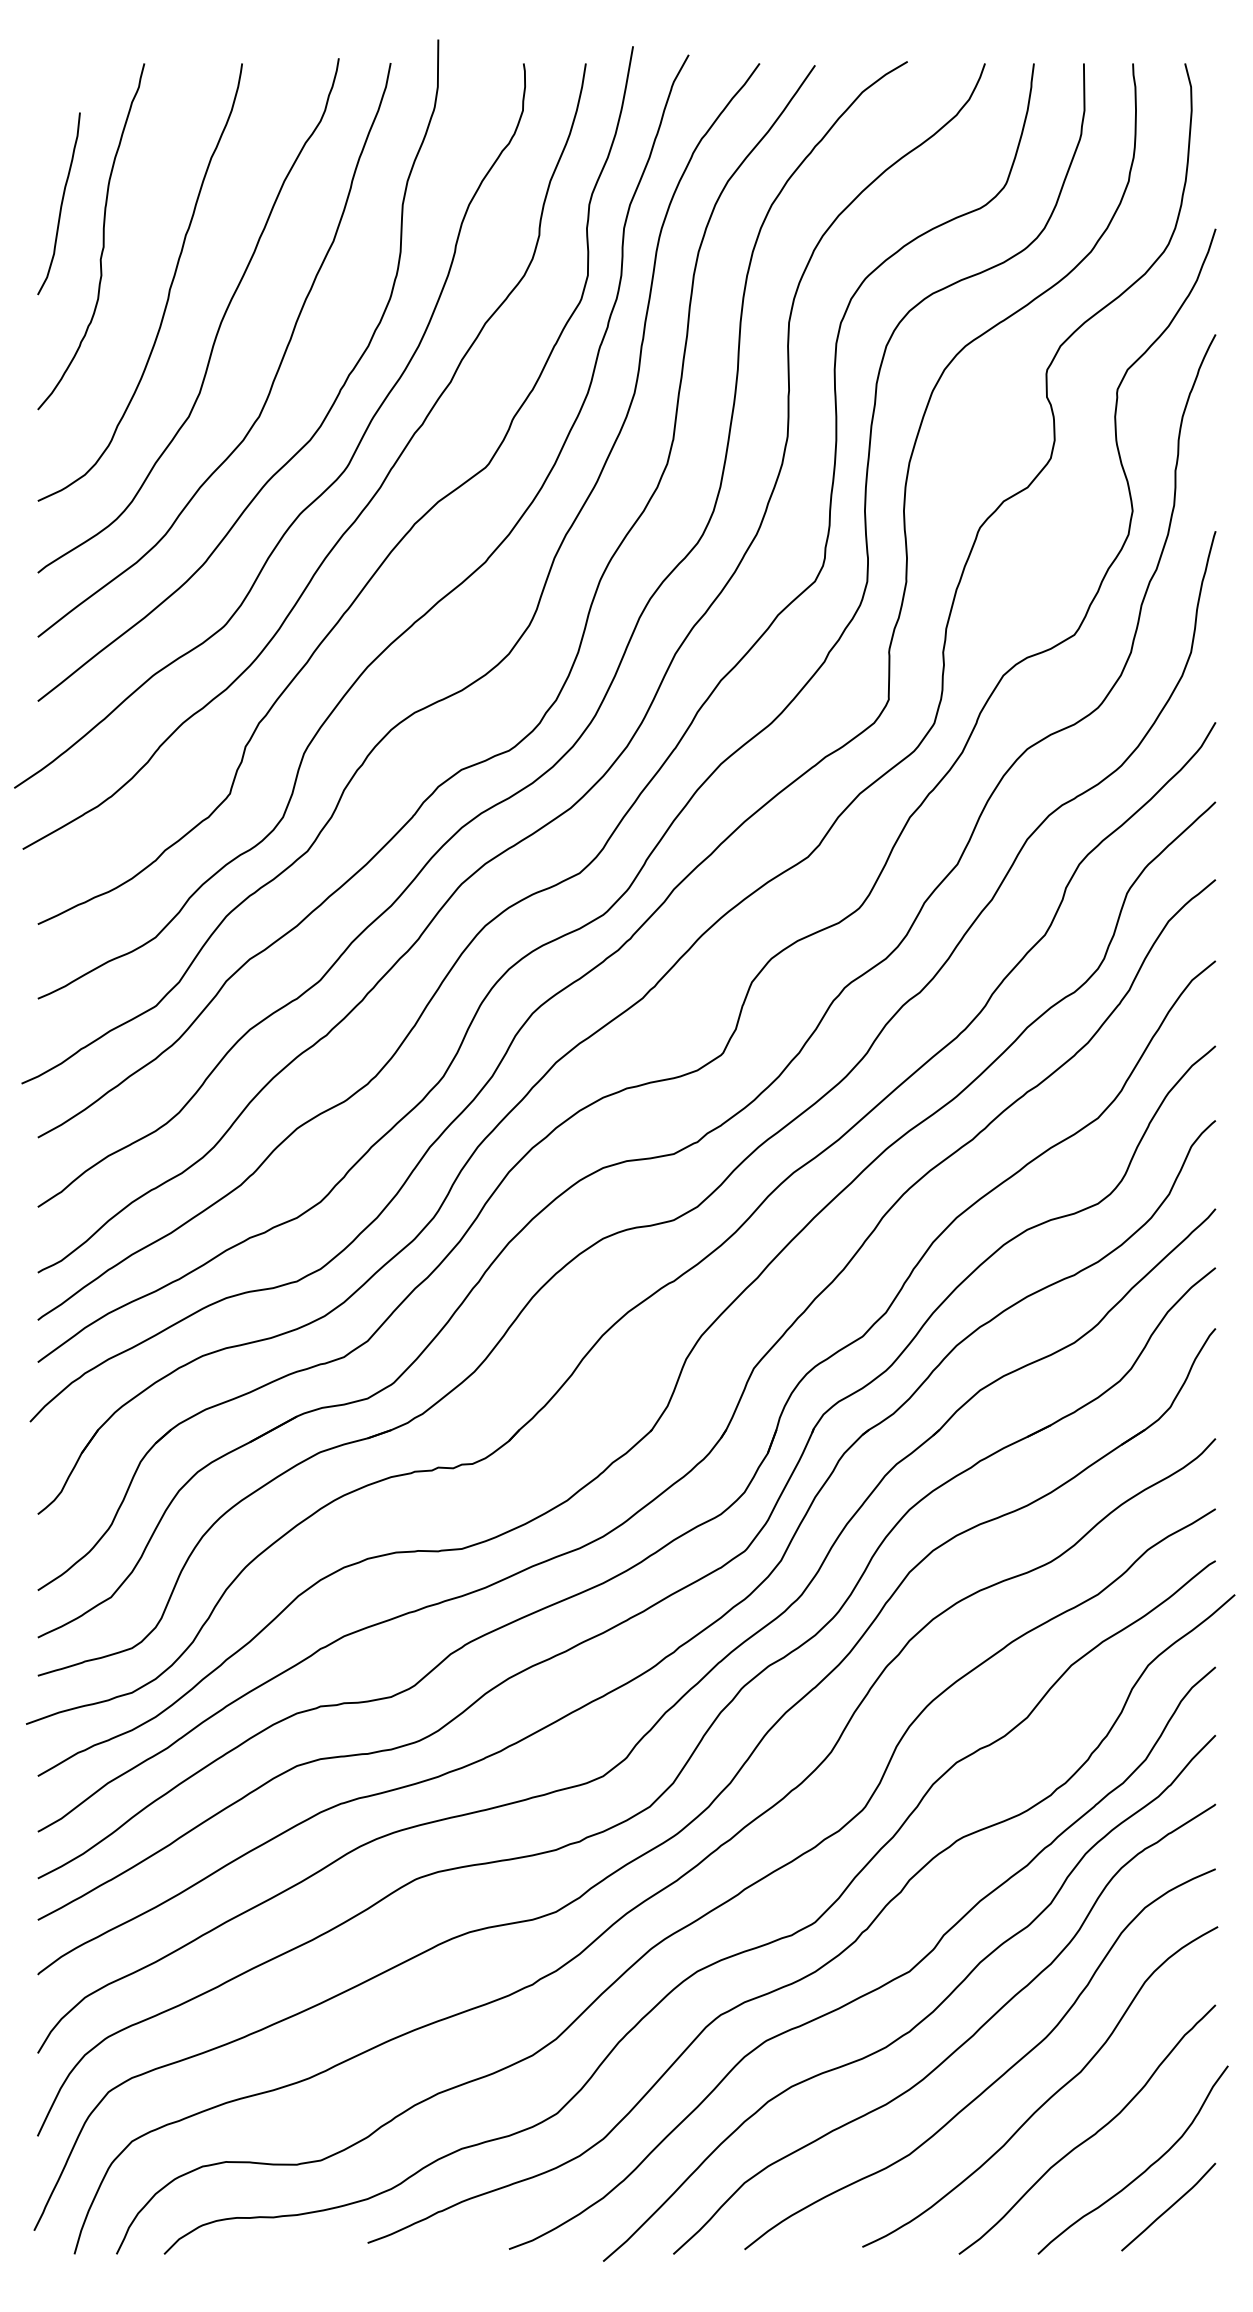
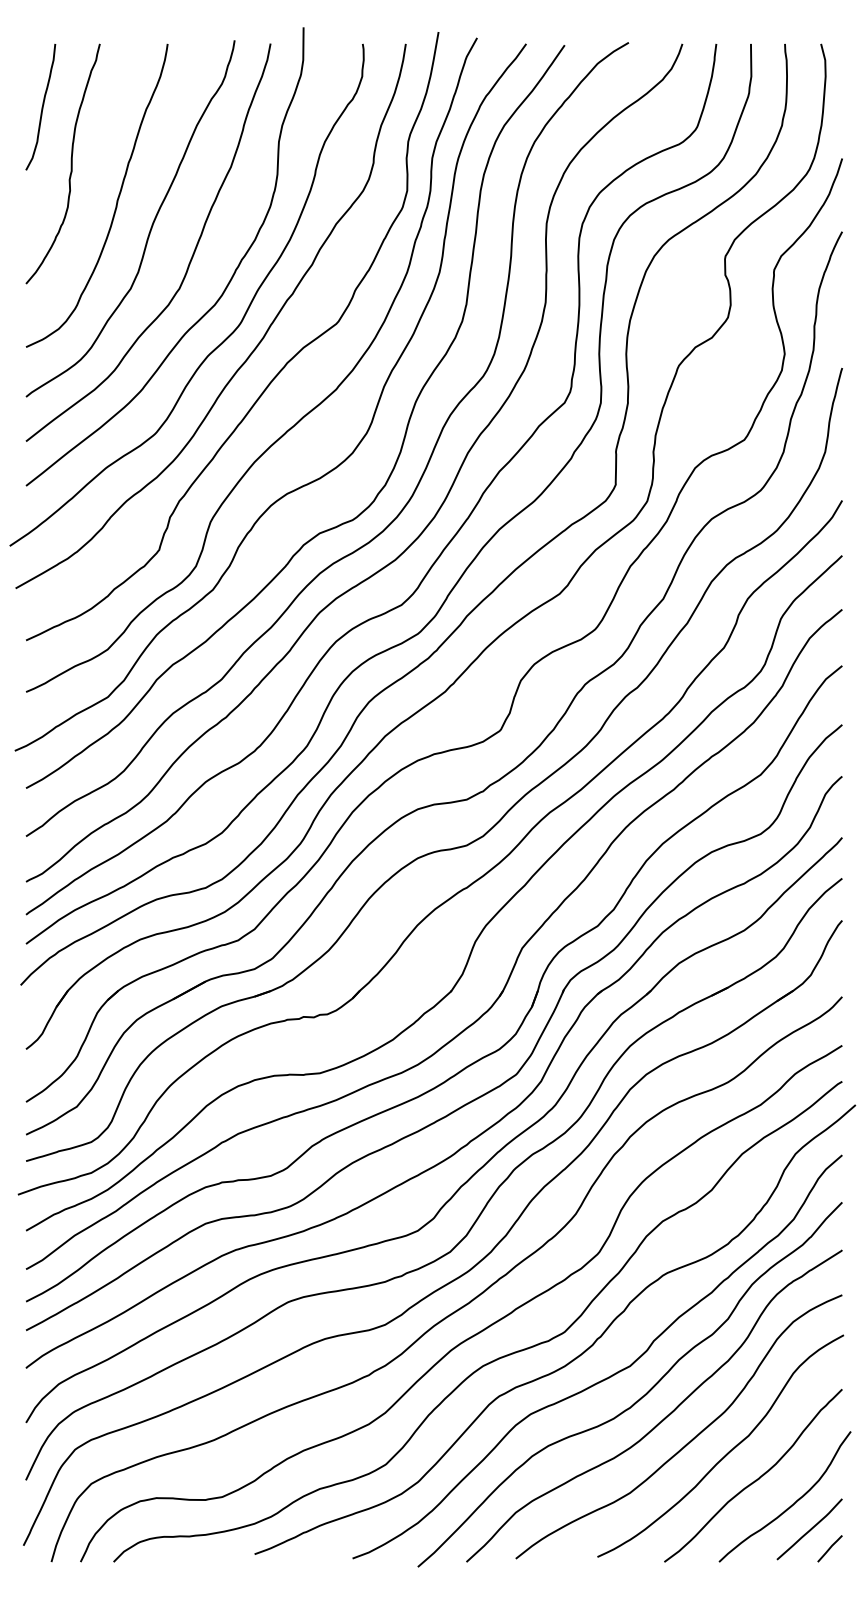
curve: (60, 204) -> (41, 107), moved
line: (1197, 2234) -> (829, 1548), added

